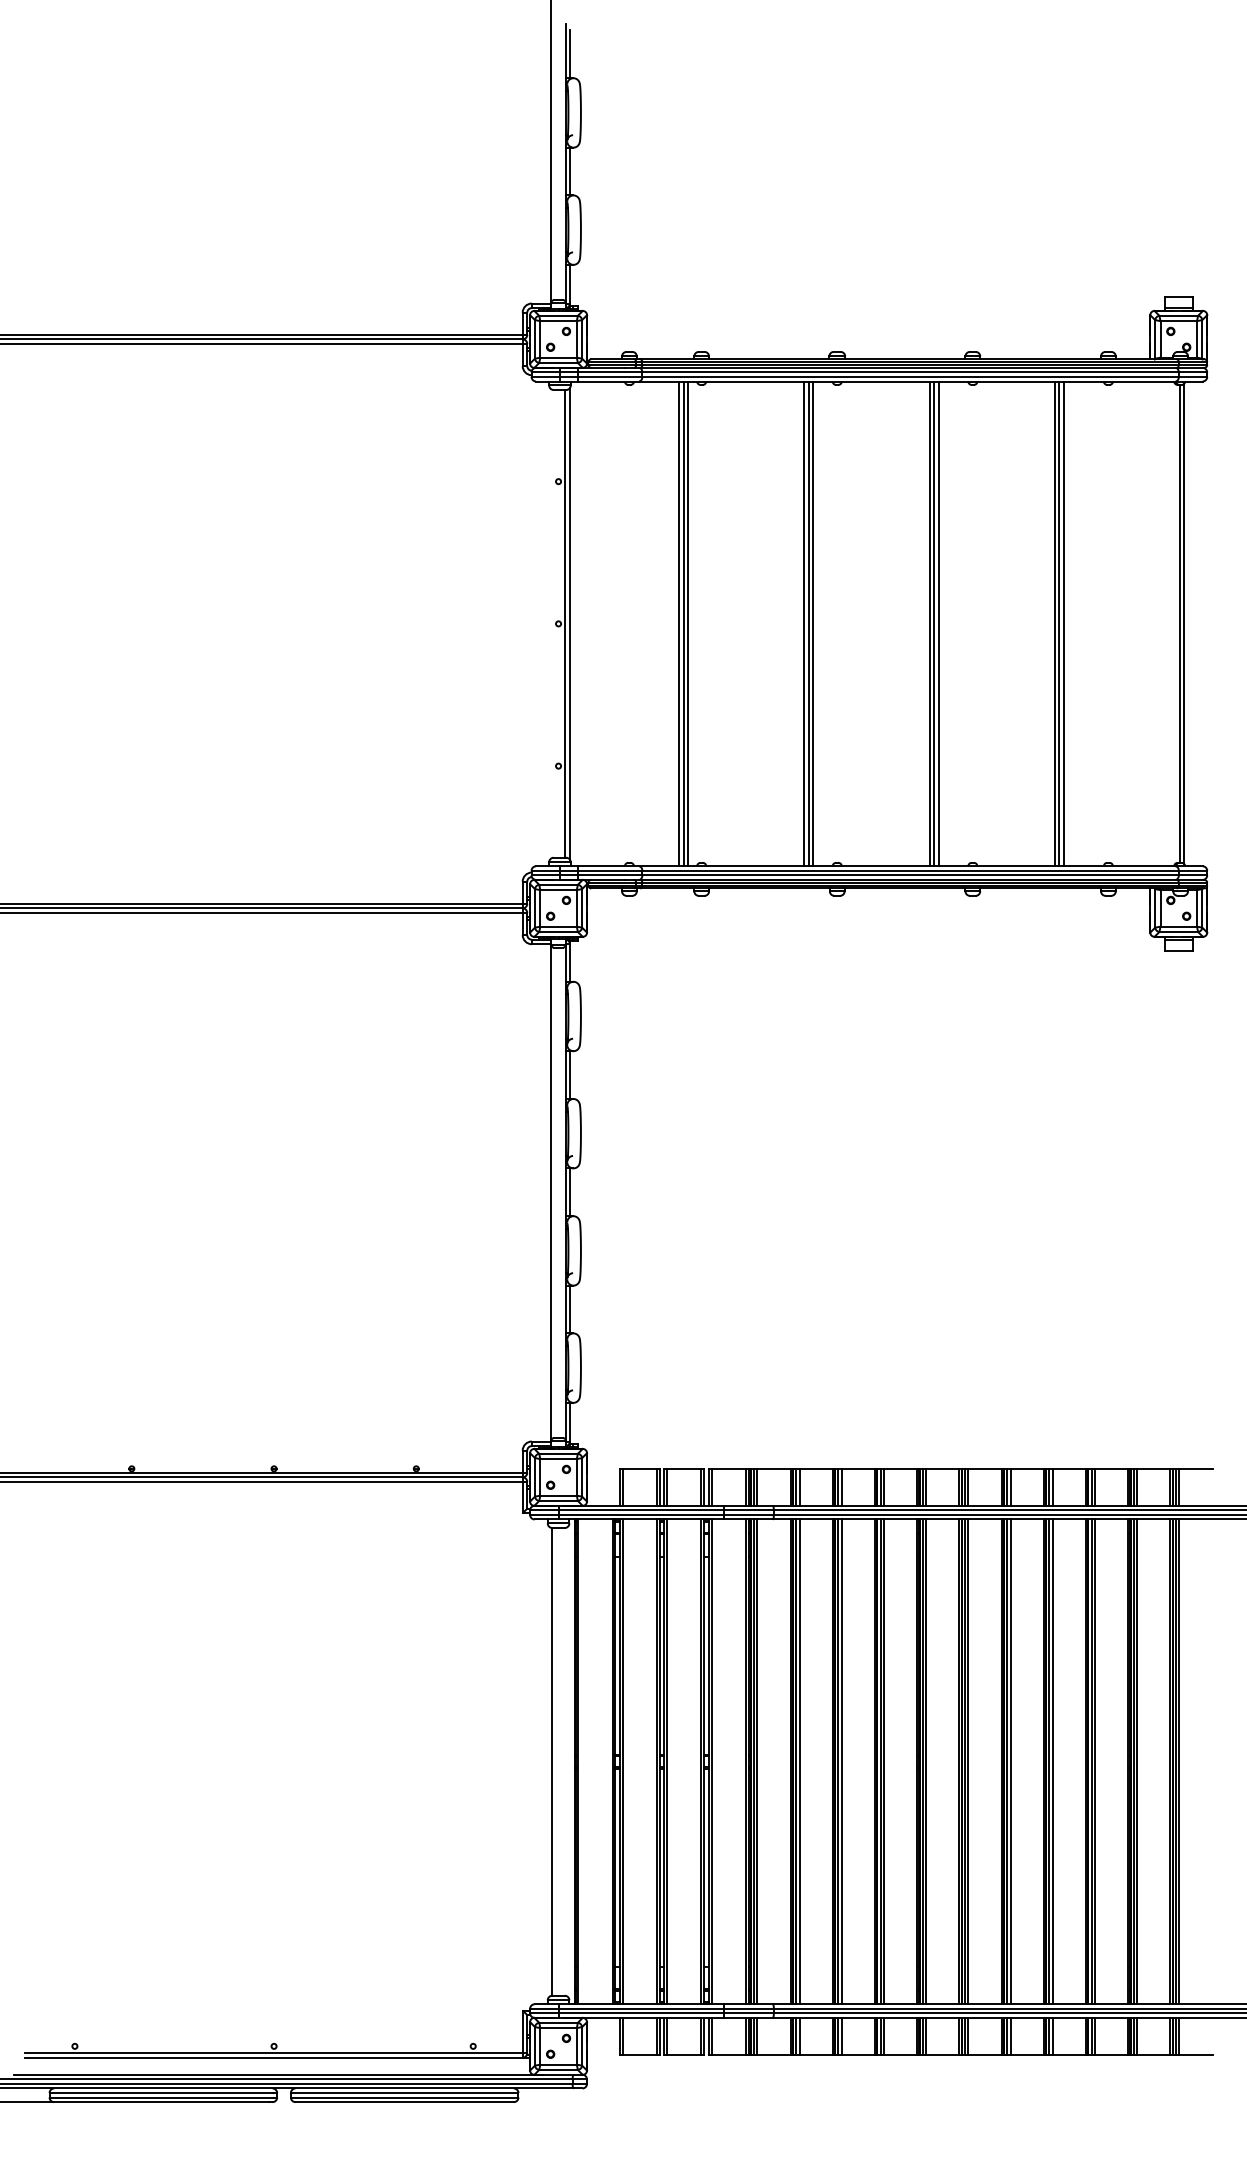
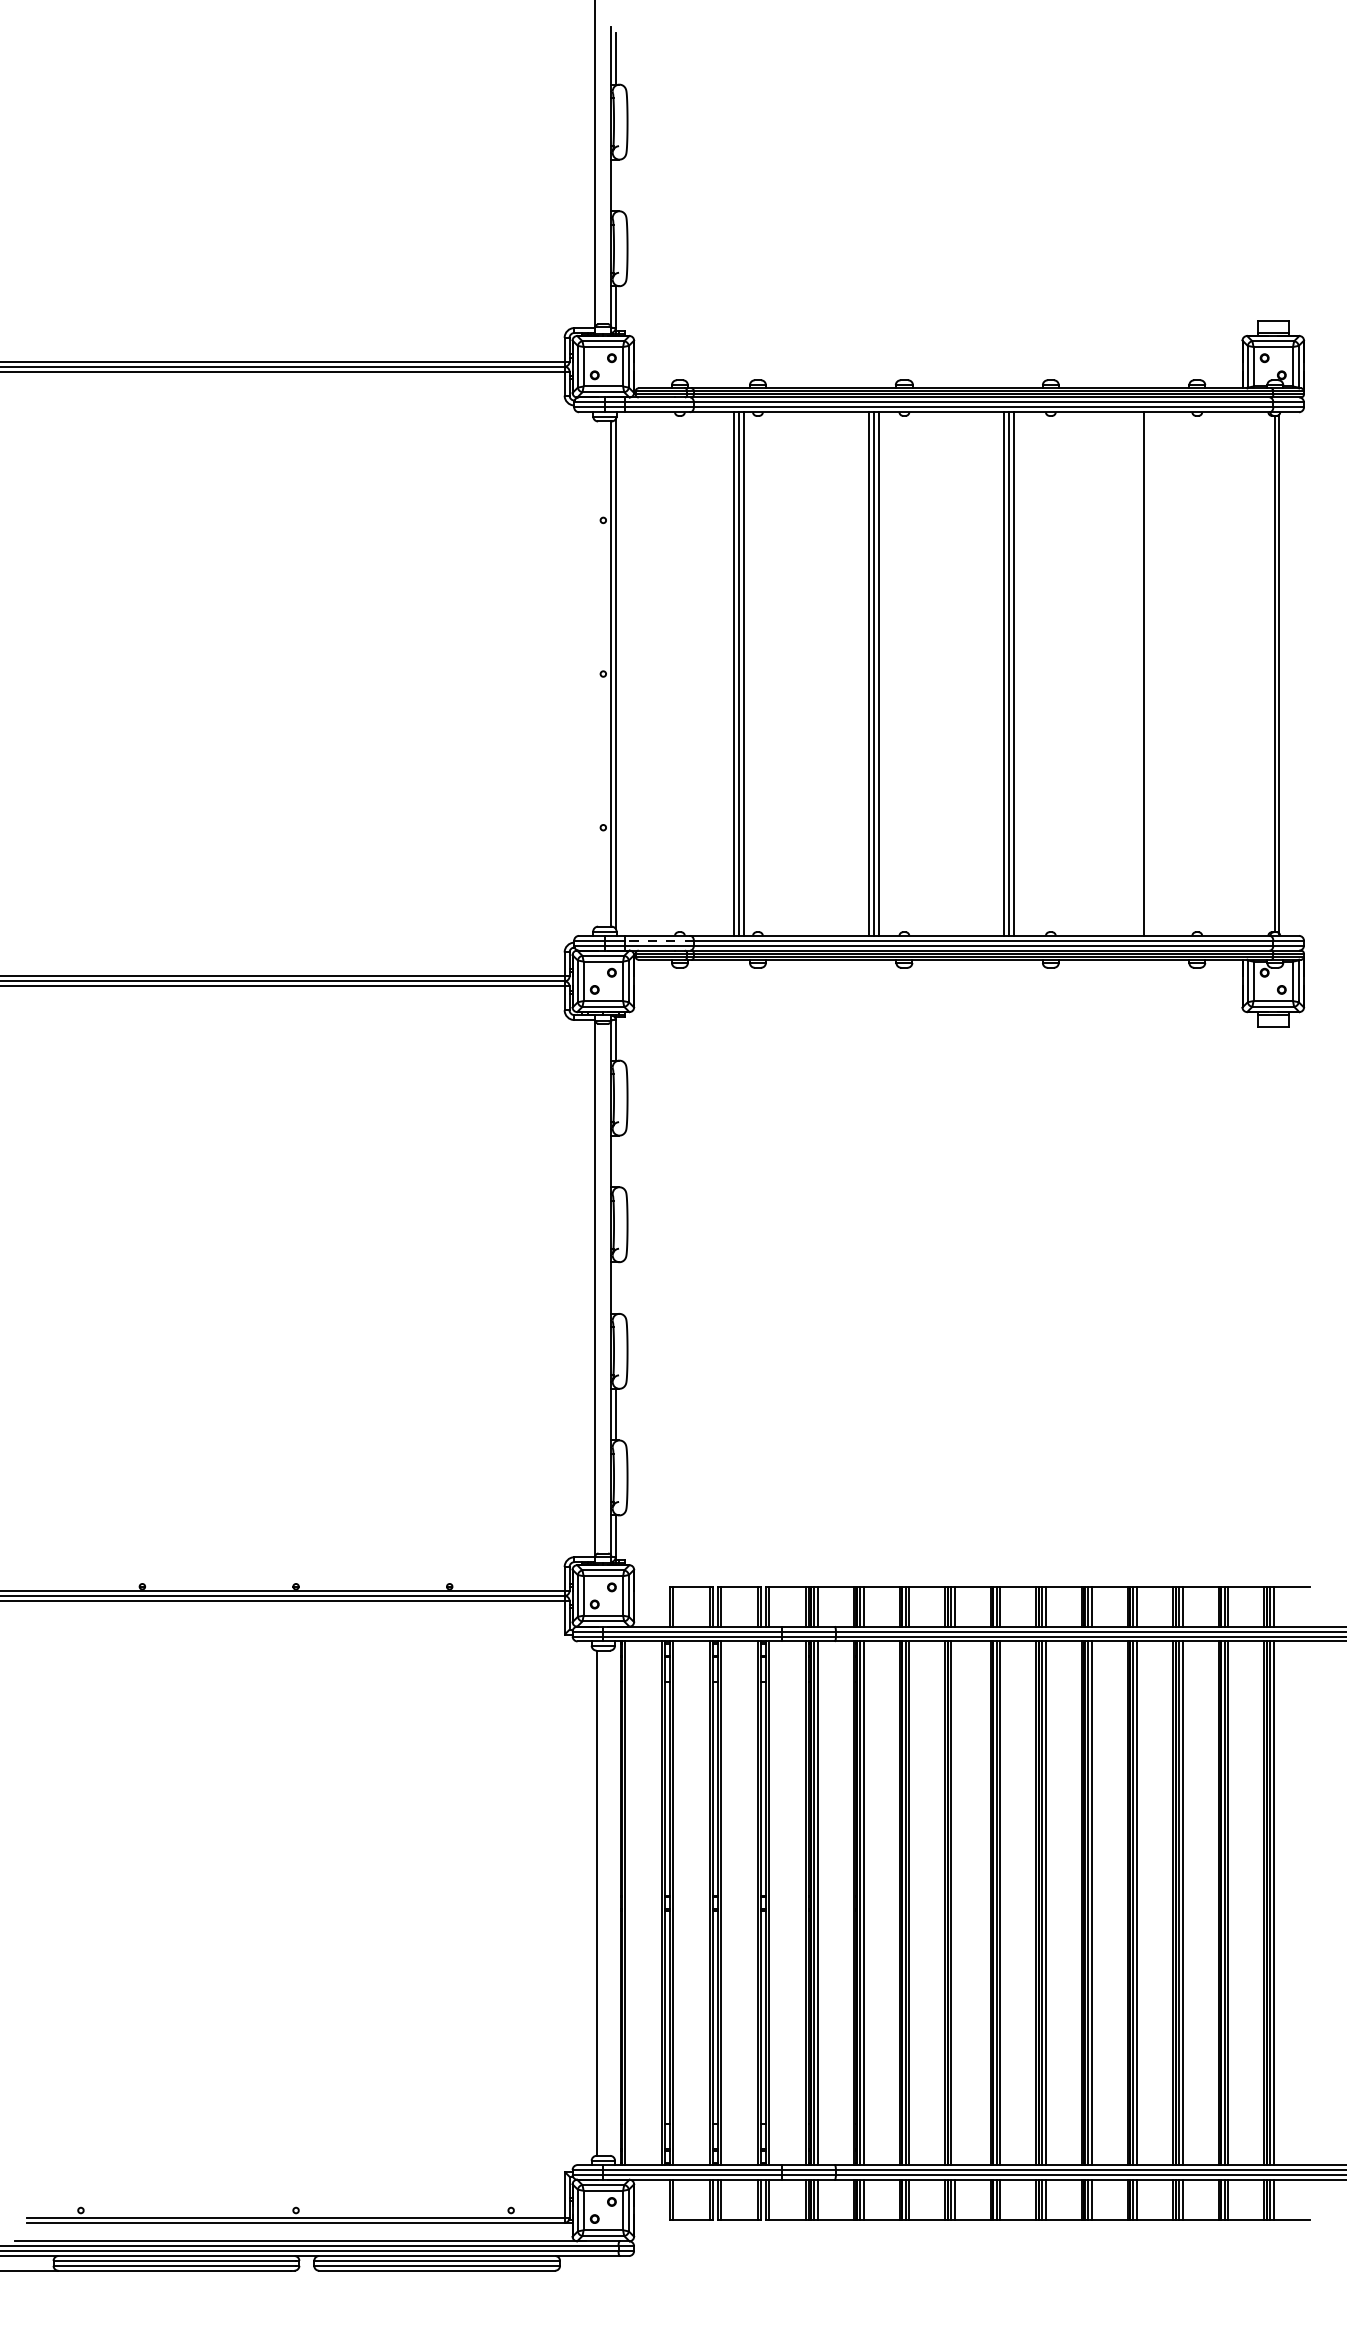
line: (569, 171) -> (615, 185), removed
line: (1054, 623) -> (1139, 673), removed
line: (1064, 623) -> (1149, 673), removed
line: (610, 870) -> (659, 940), solid -> dashed
line: (569, 1075) -> (615, 1161), removed
line: (569, 1191) -> (615, 1287), removed
line: (883, 1762) -> (954, 1903), removed

